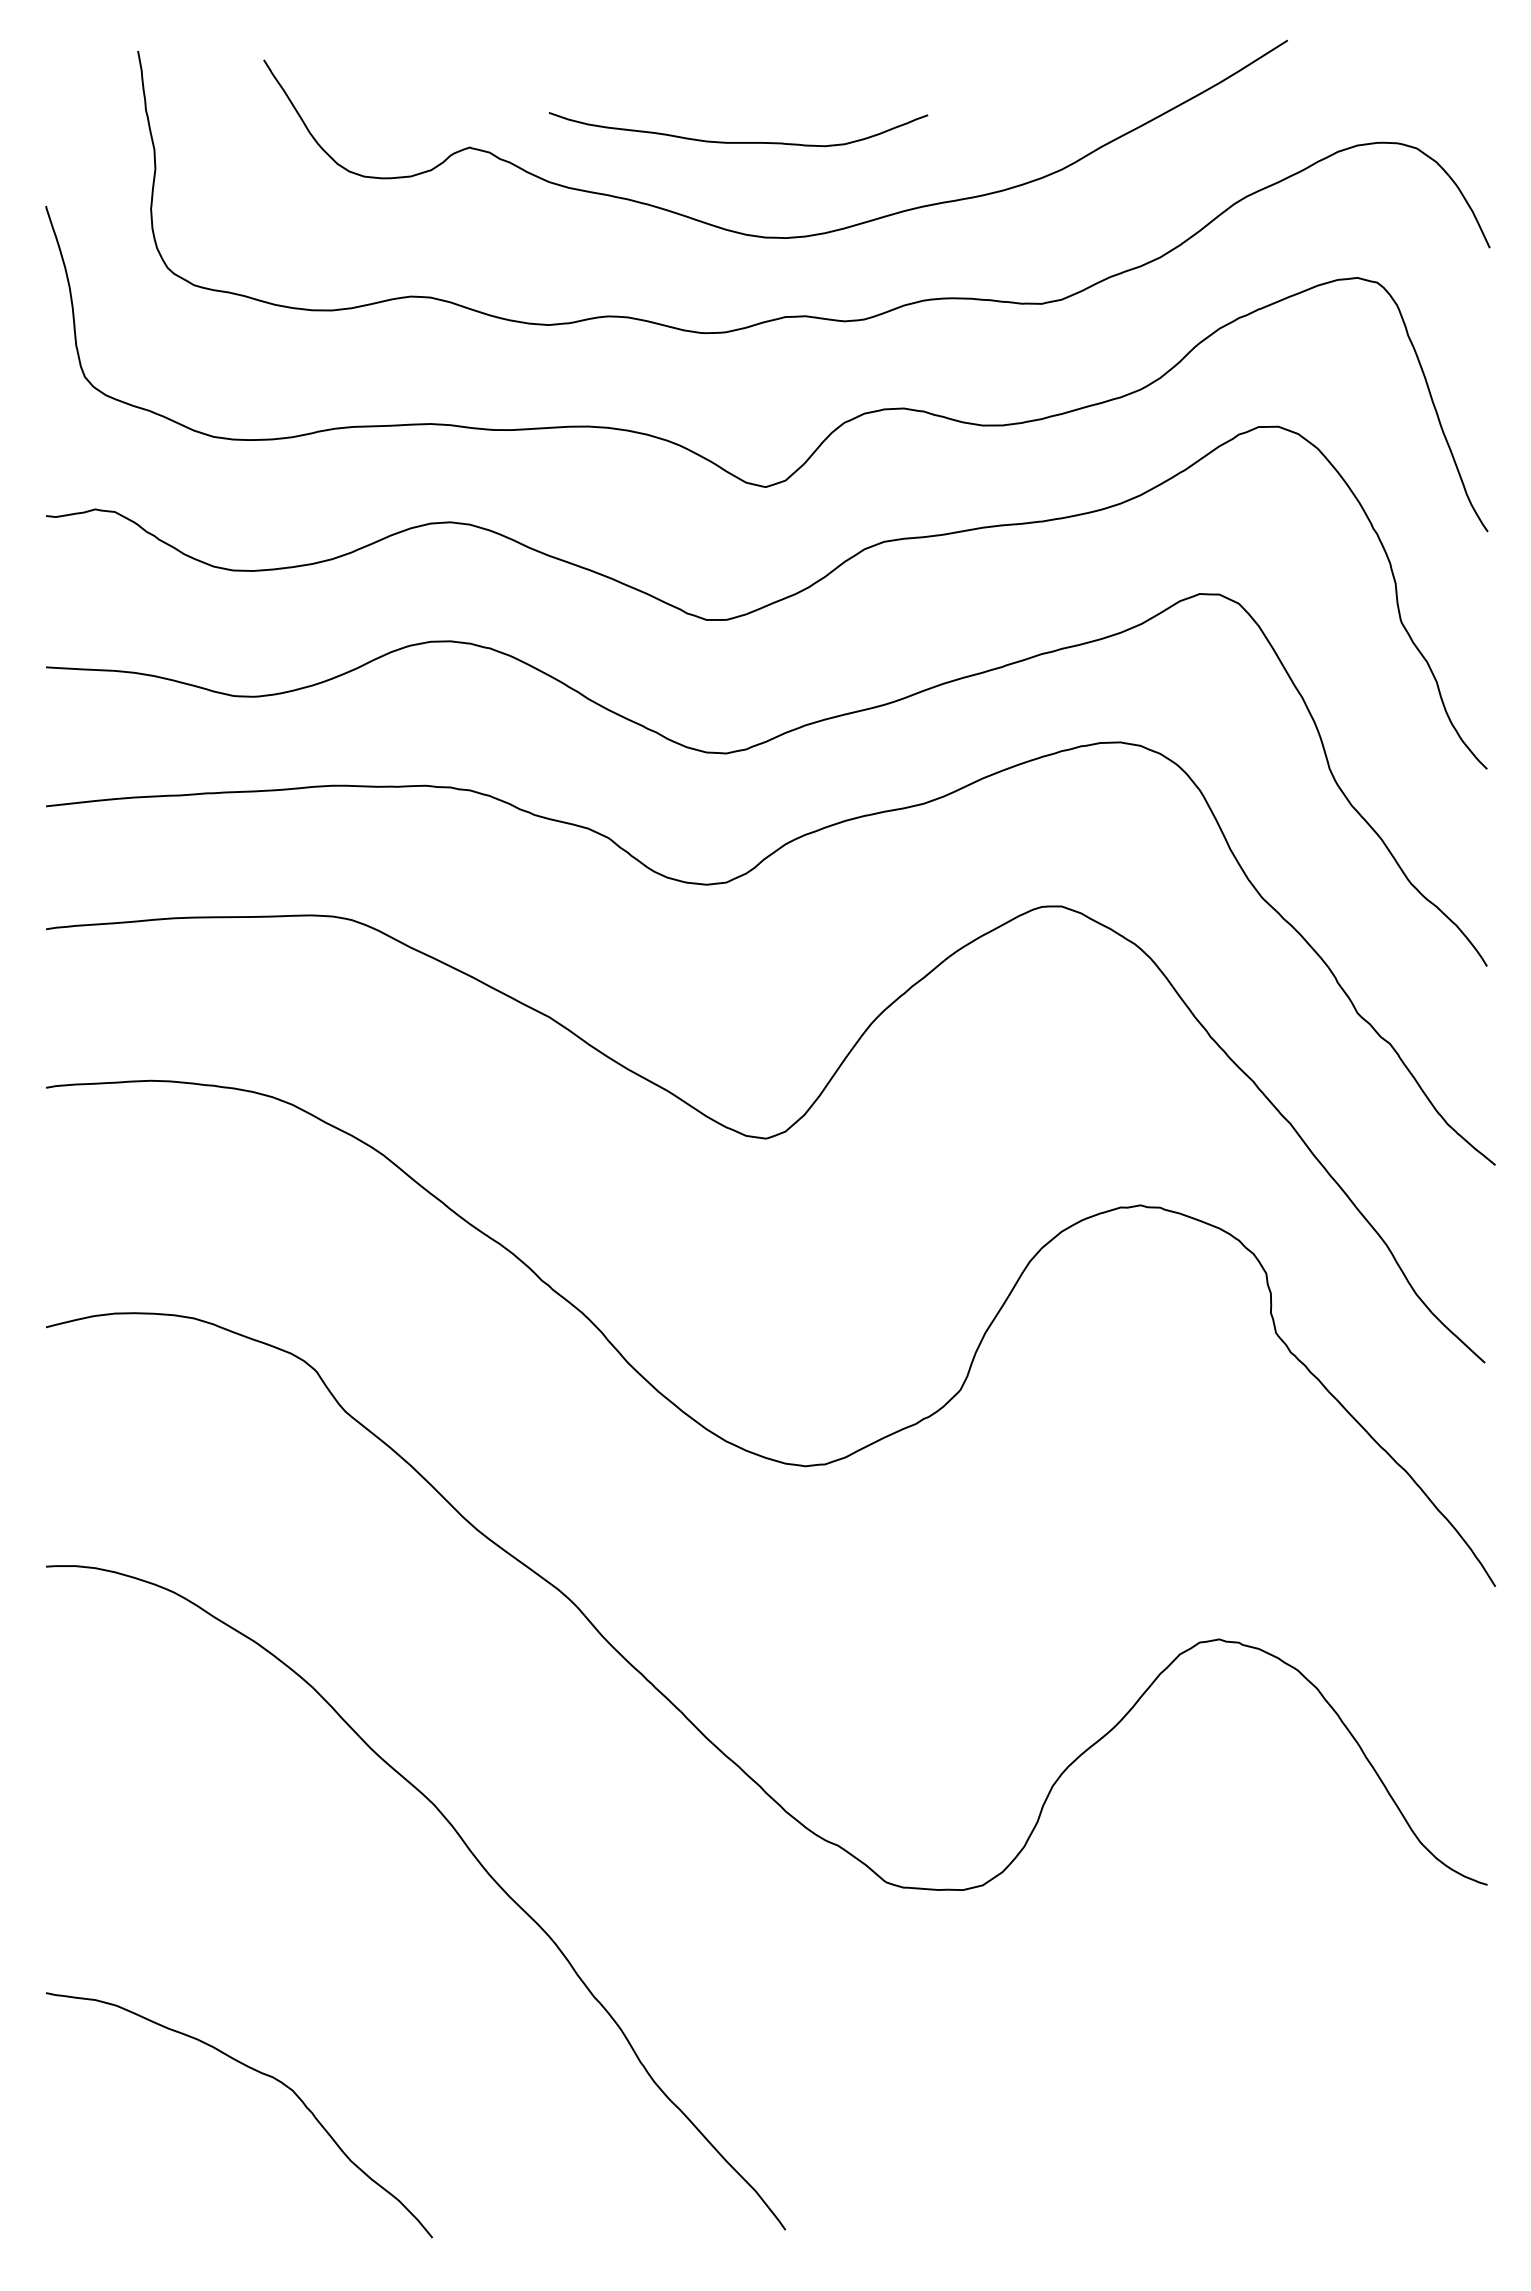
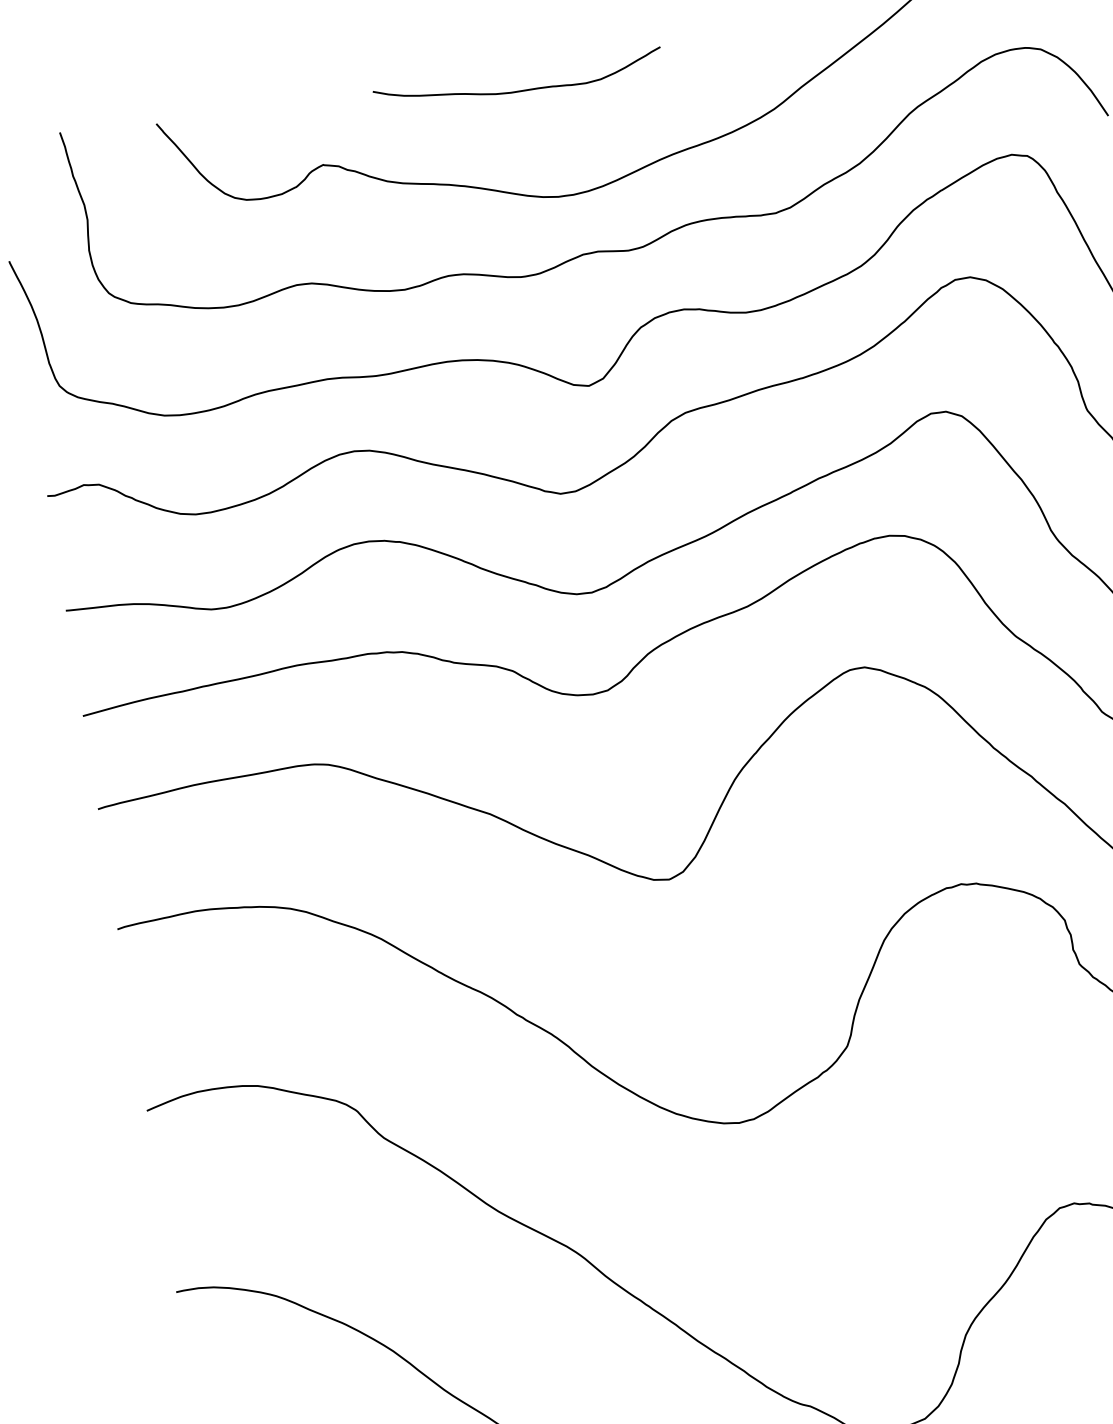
curve: (738, 142) -> (520, 91), moved

